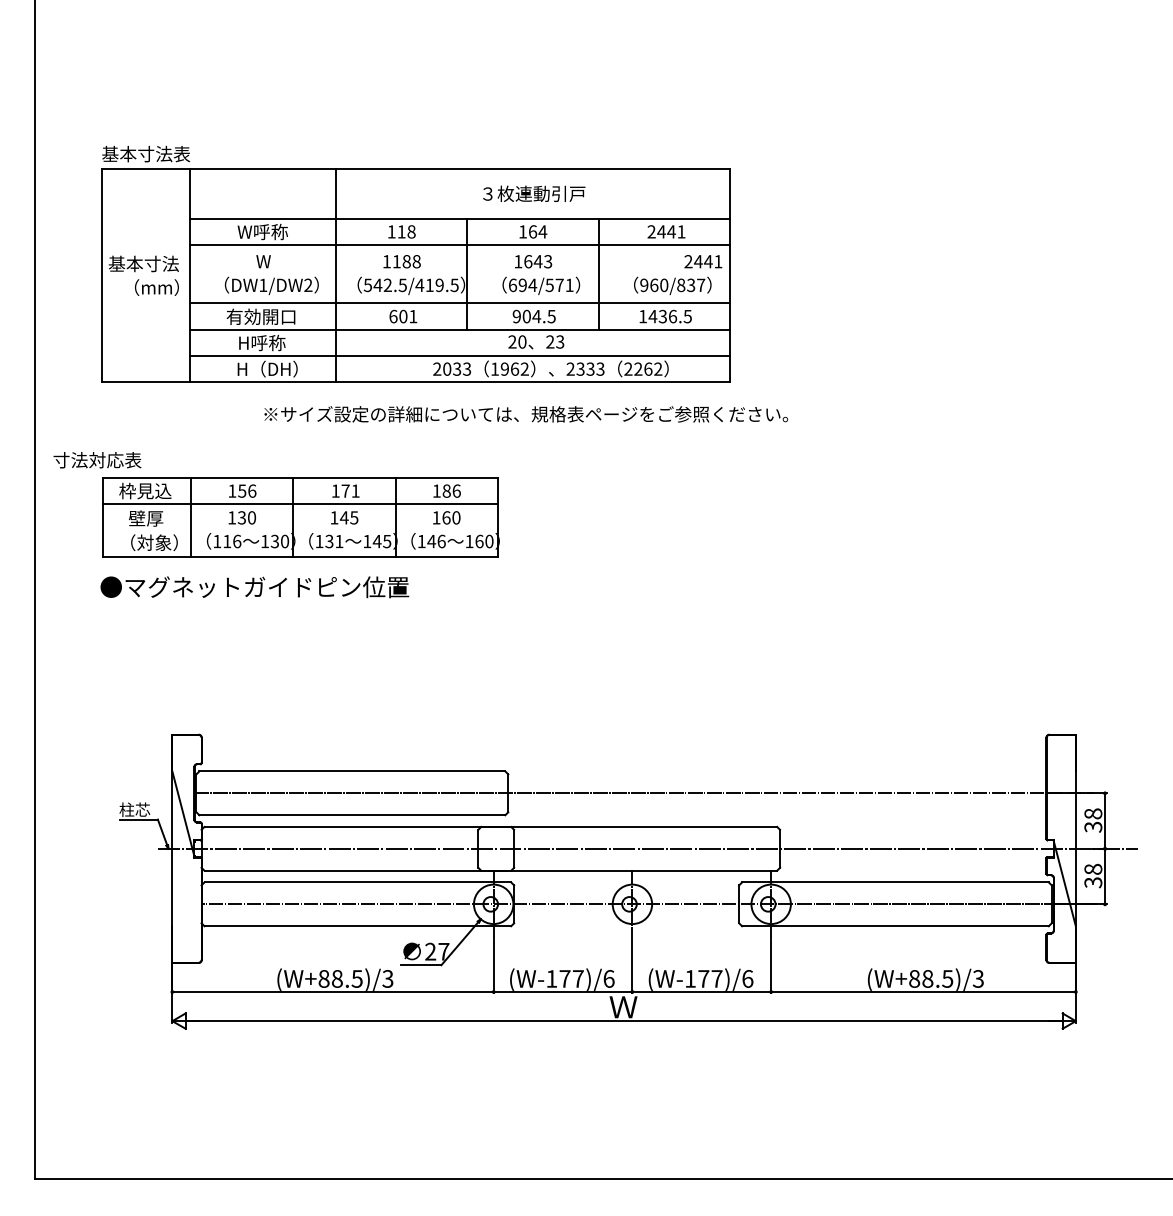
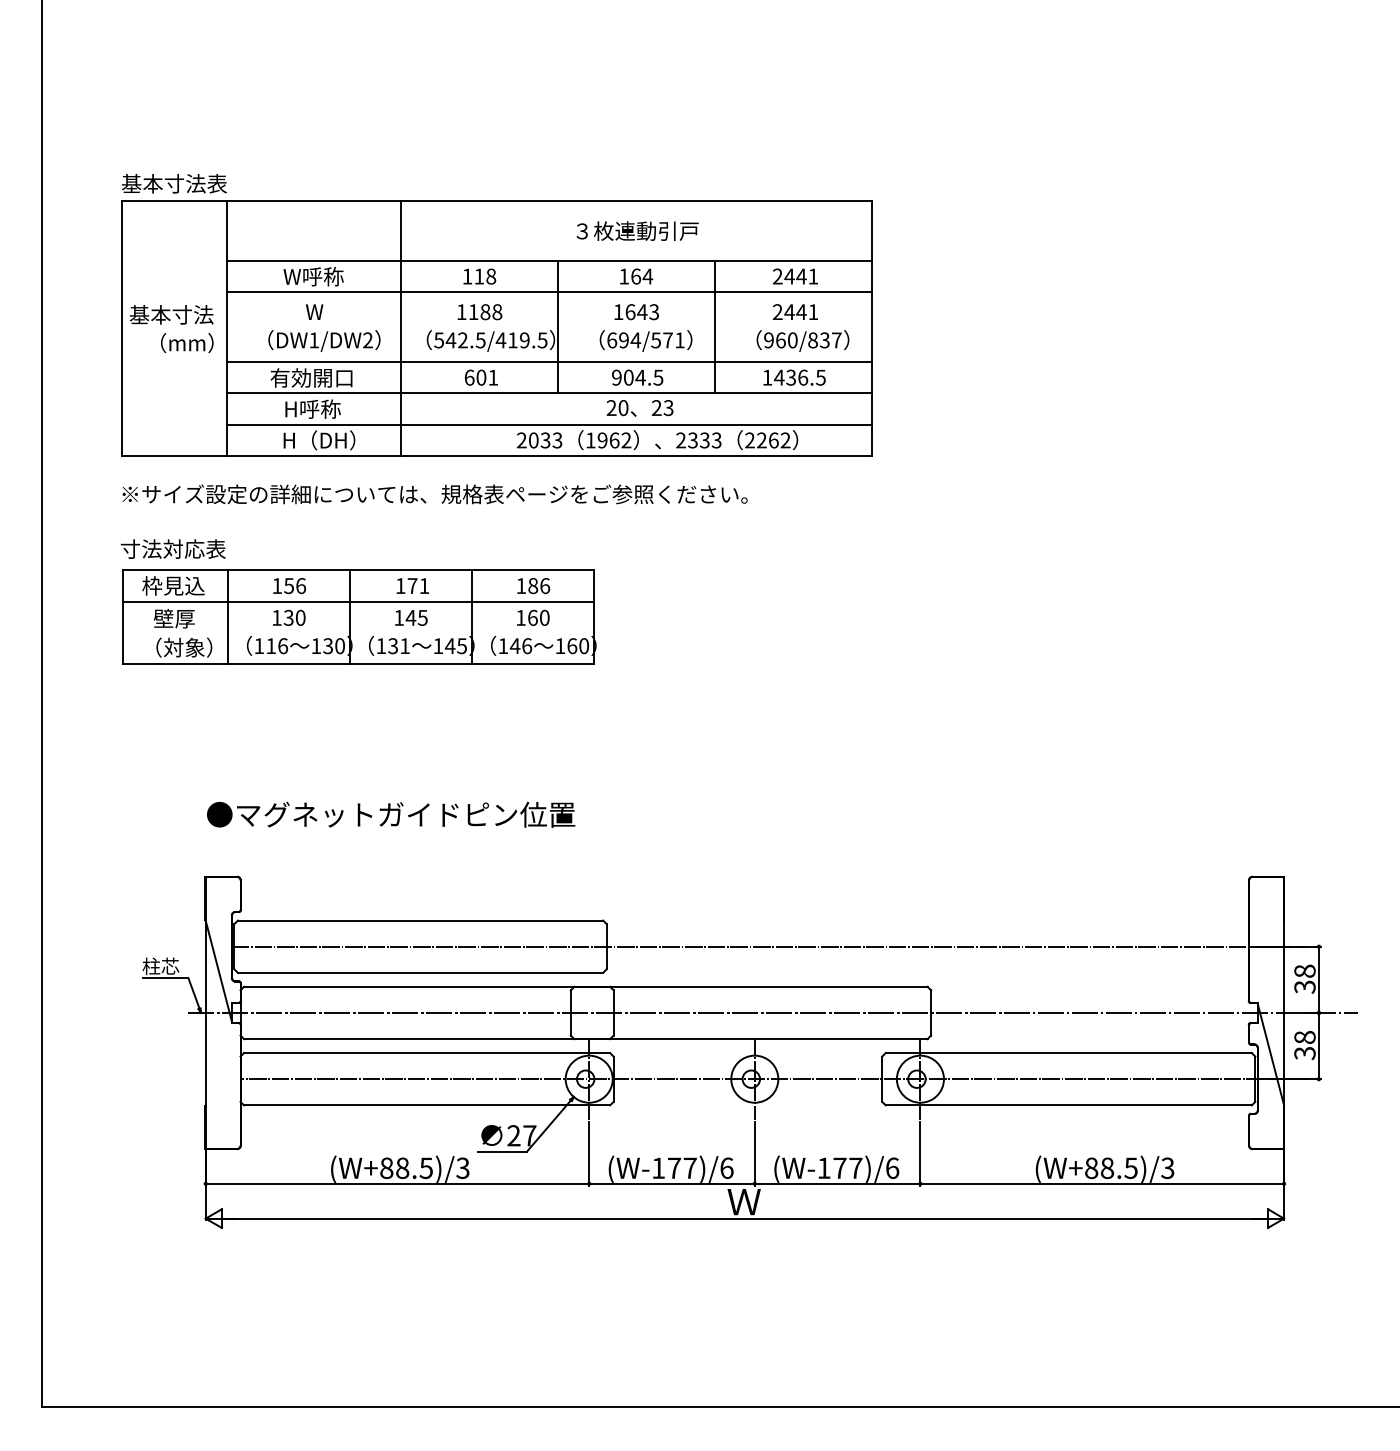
text: (702, 261) -> (794, 311), moved
text: (525, 414) -> (434, 494), moved
text: (96, 459) -> (172, 548), moved
text: (255, 587) -> (391, 814), moved

